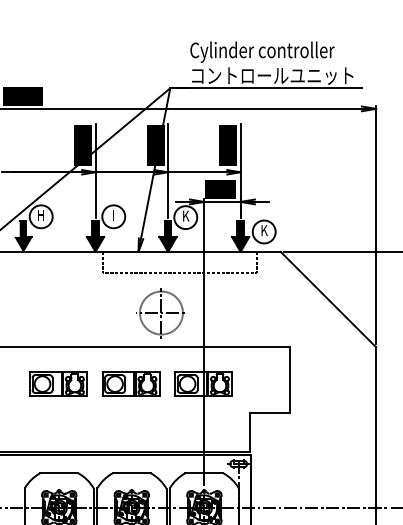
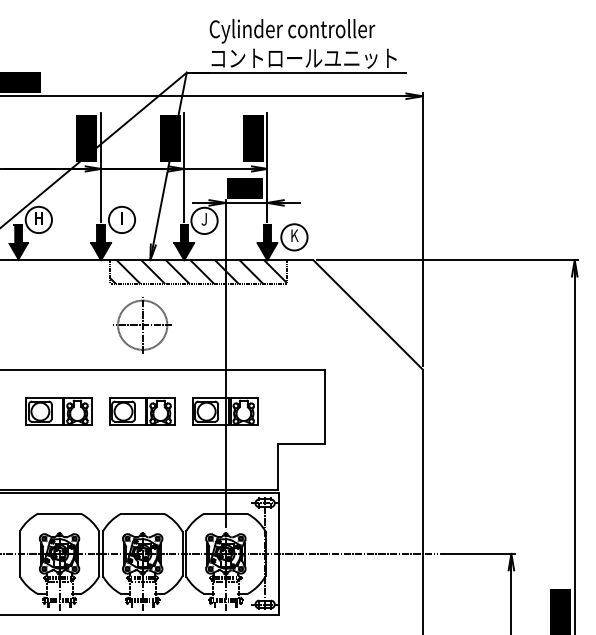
text: (185, 216) -> (204, 219), K -> J
hatch: (180, 261) -> (198, 271), added
part: (161, 313) -> (142, 325), moved

